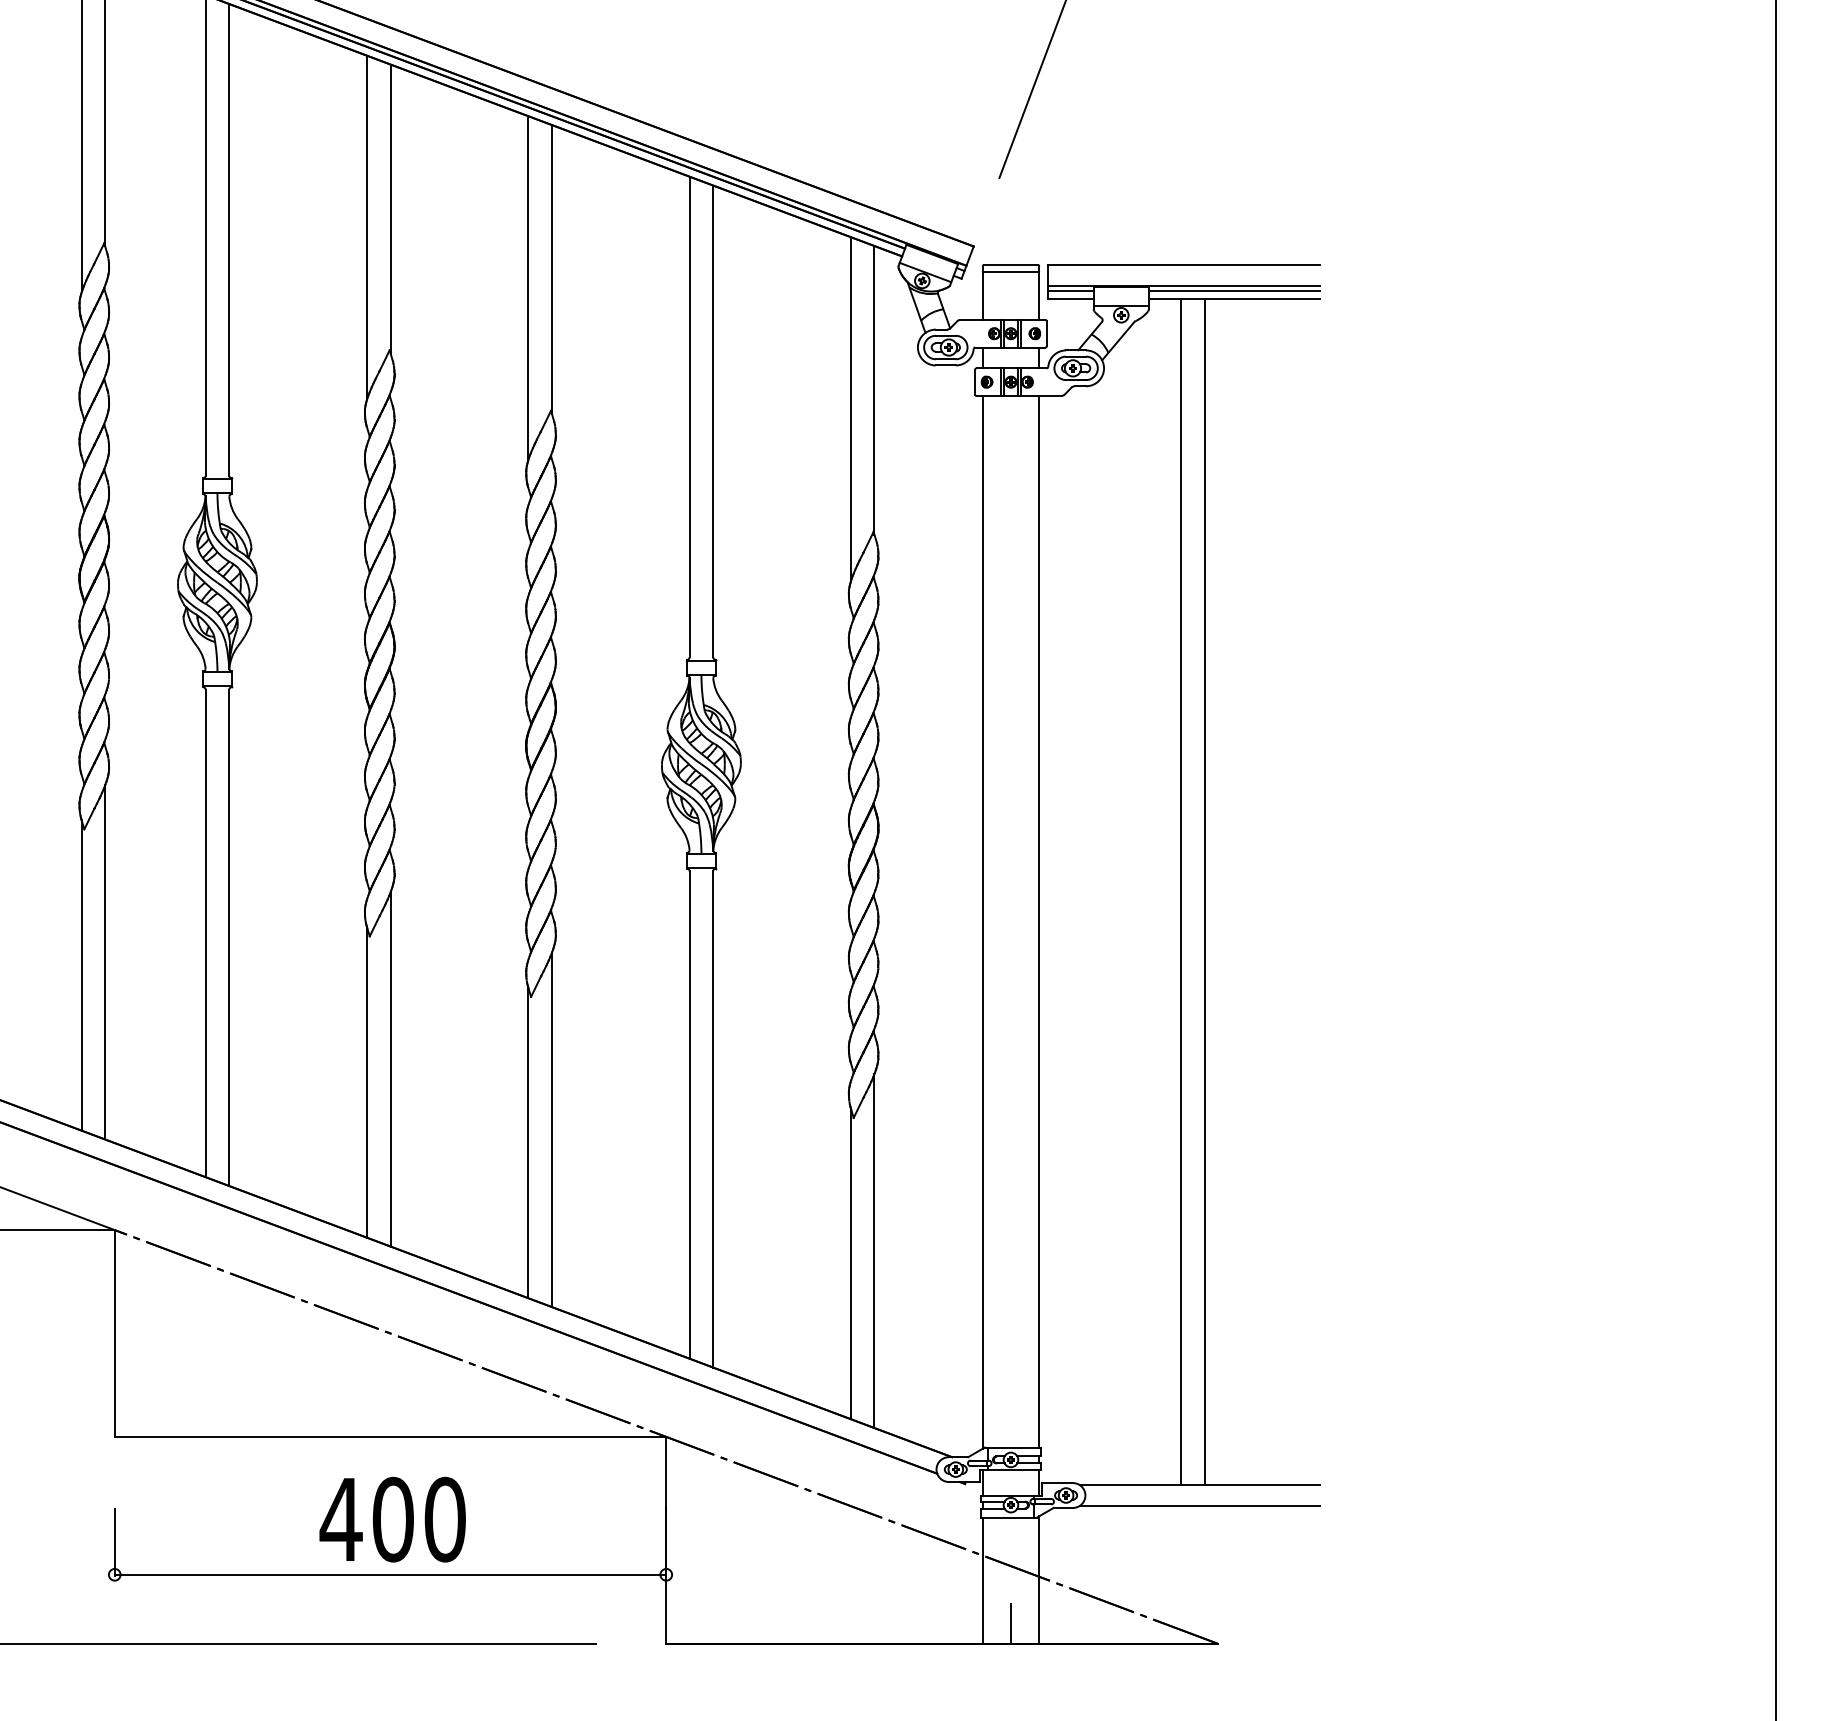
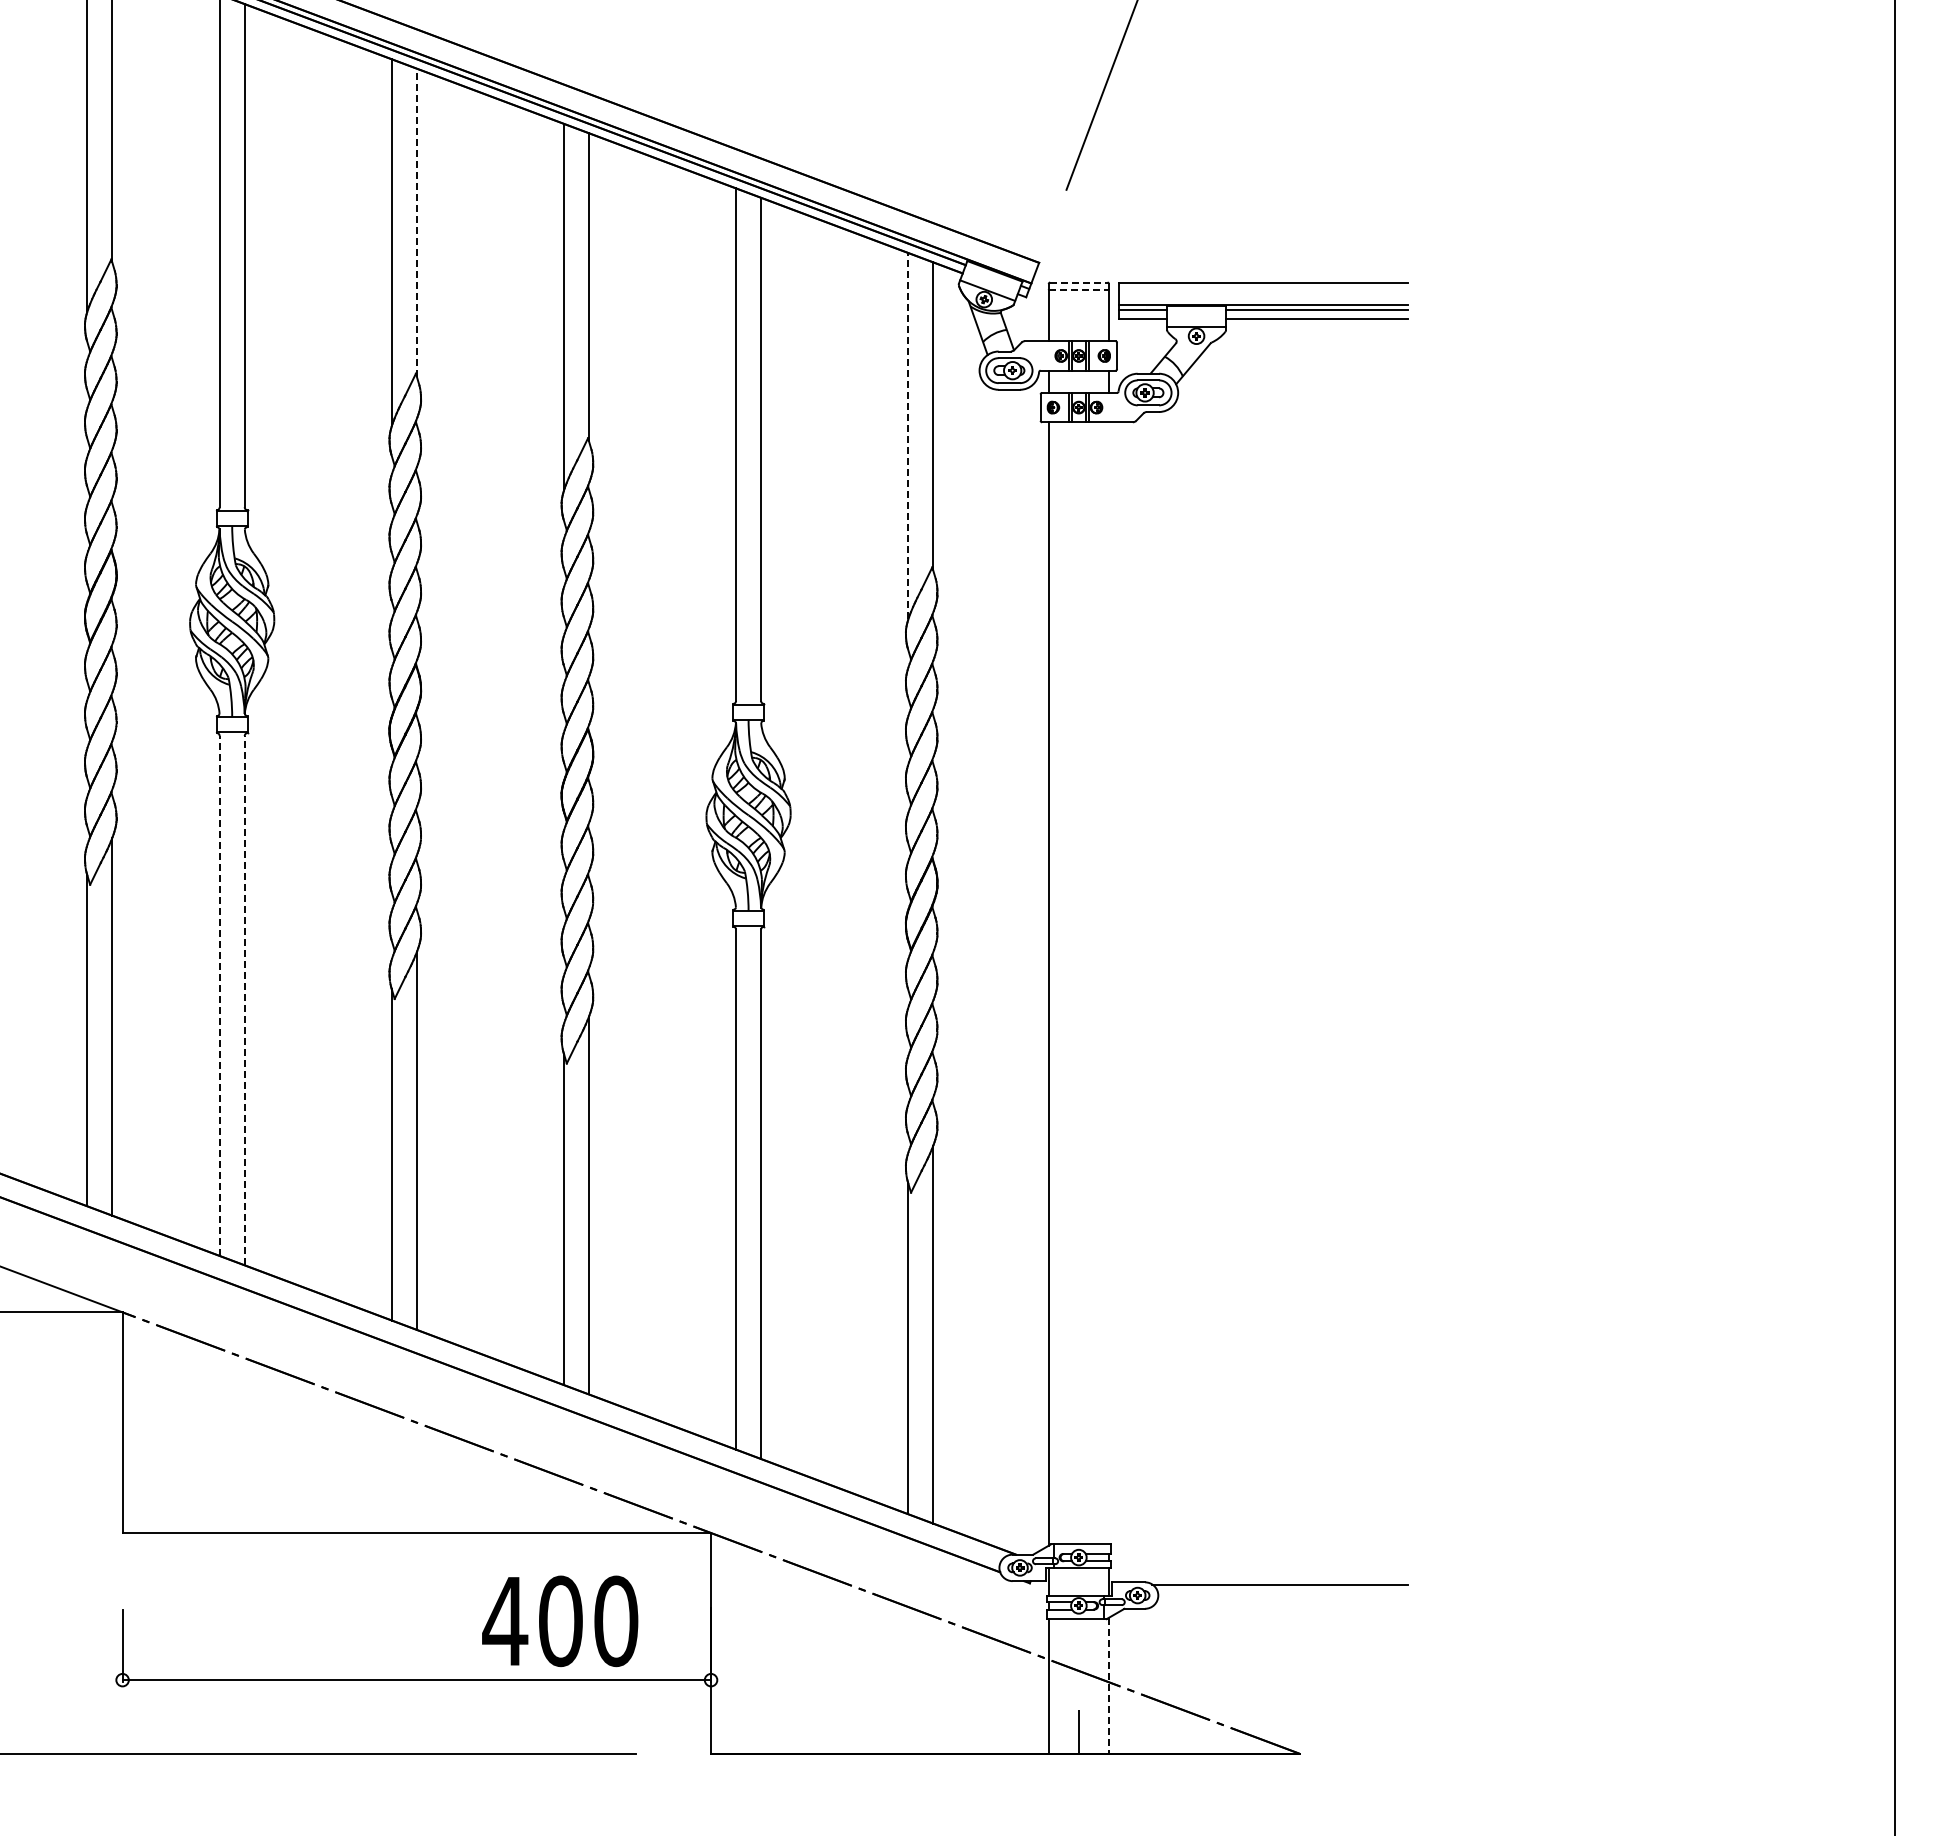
line: (390, 208) -> (416, 222), solid -> dashed
line: (1010, 264) -> (1078, 282), solid -> dashed
line: (1011, 271) -> (1079, 289), solid -> dashed
line: (851, 408) -> (908, 435), solid -> dashed
line: (1181, 891) -> (1260, 951), removed
line: (1204, 891) -> (1285, 951), removed
line: (1038, 921) -> (1108, 983), removed
line: (205, 933) -> (219, 995), solid -> dashed
line: (229, 937) -> (244, 1000), solid -> dashed
line: (1199, 1505) -> (1280, 1606), removed
text: (393, 1519) -> (560, 1621), moved
line: (1038, 1579) -> (1108, 1685), solid -> dashed

